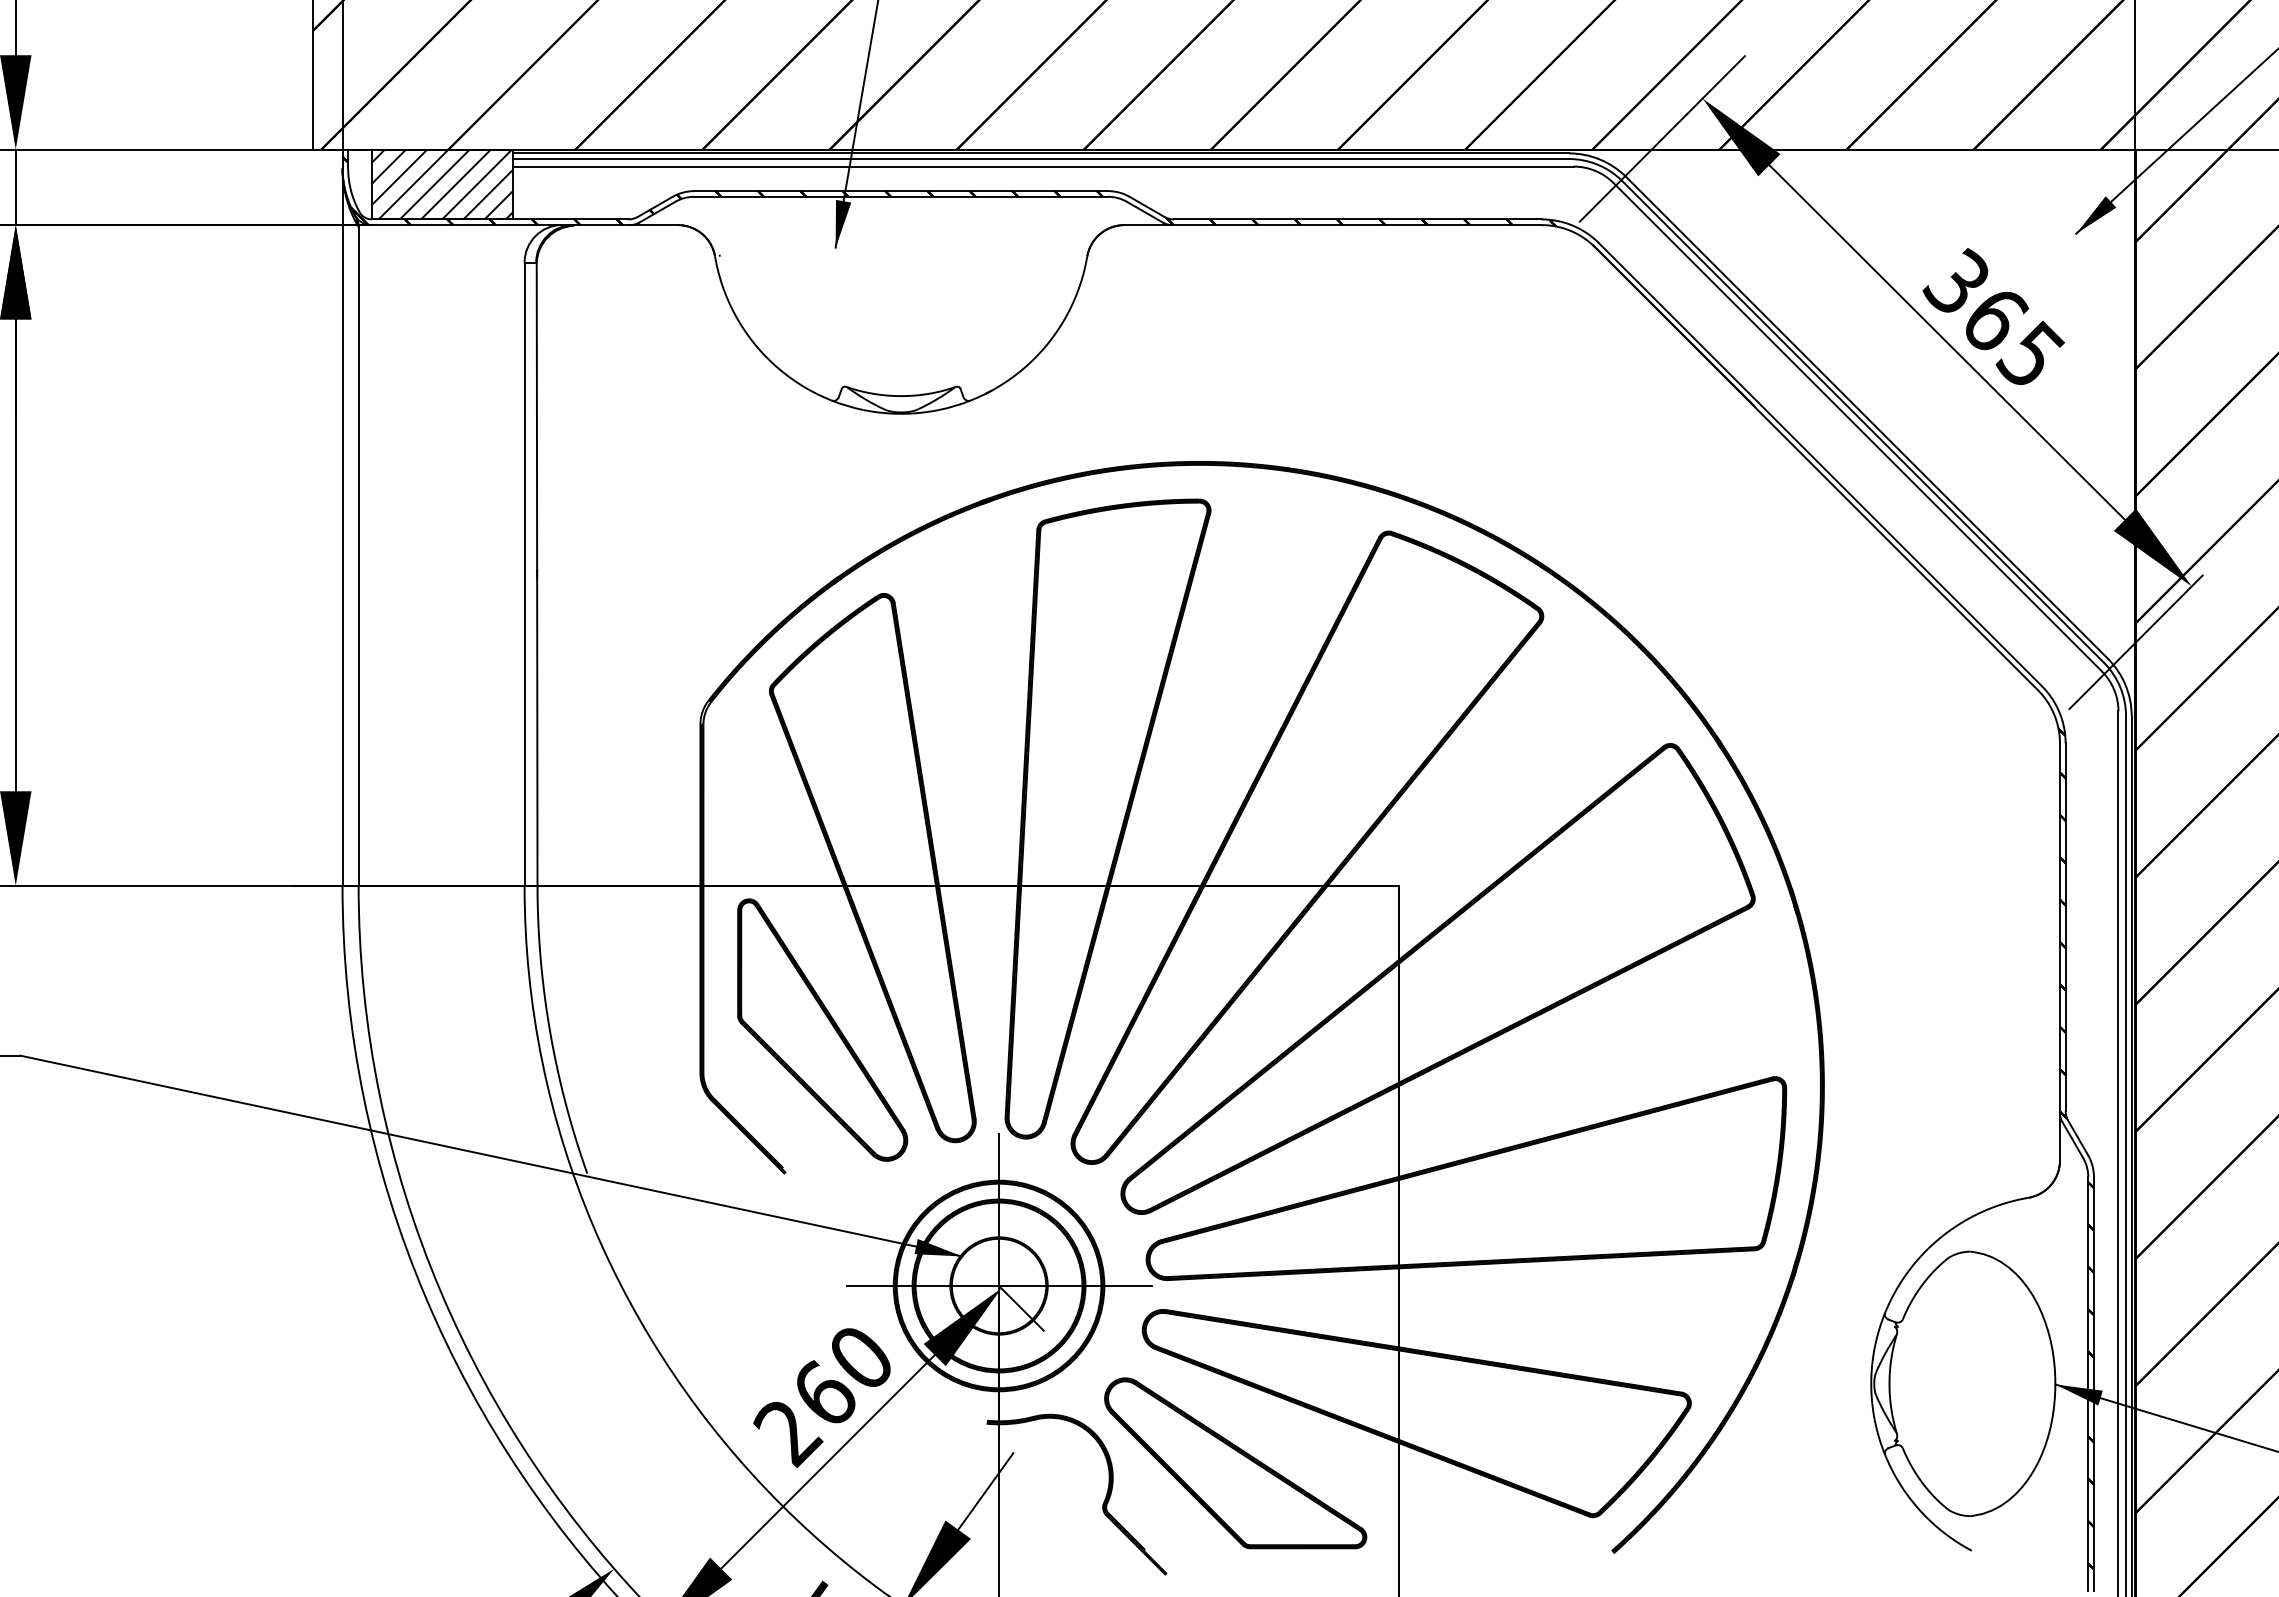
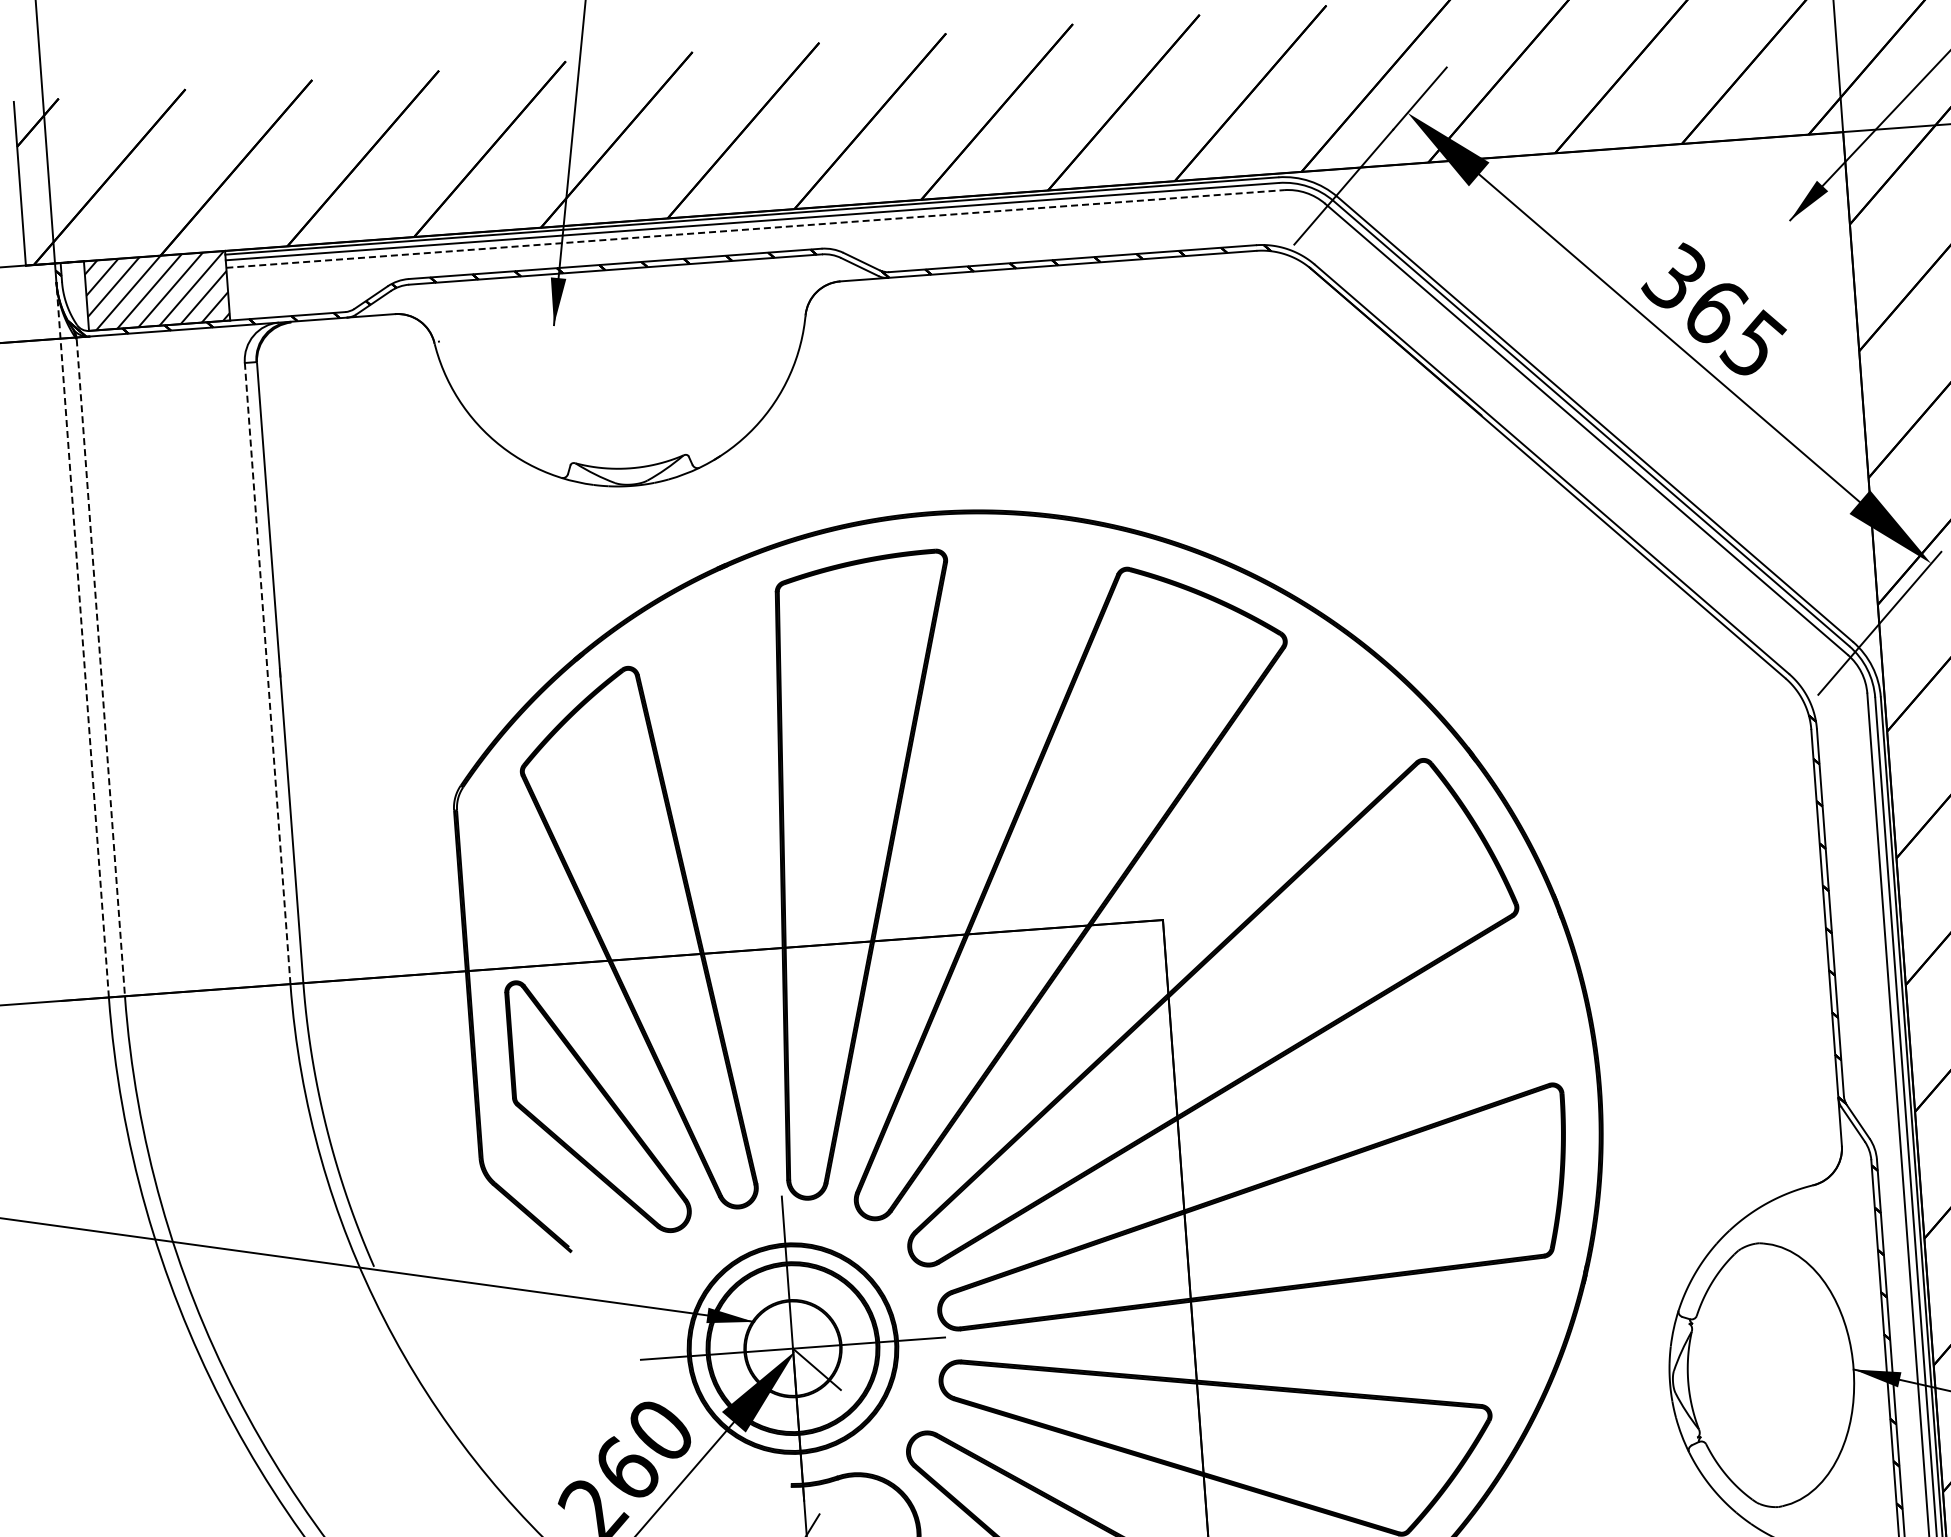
line: (1043, 166) -> (755, 228), solid -> dashed
line: (342, 527) -> (82, 640), solid -> dashed
line: (358, 556) -> (100, 668), solid -> dashed
line: (524, 573) -> (267, 672), solid -> dashed

